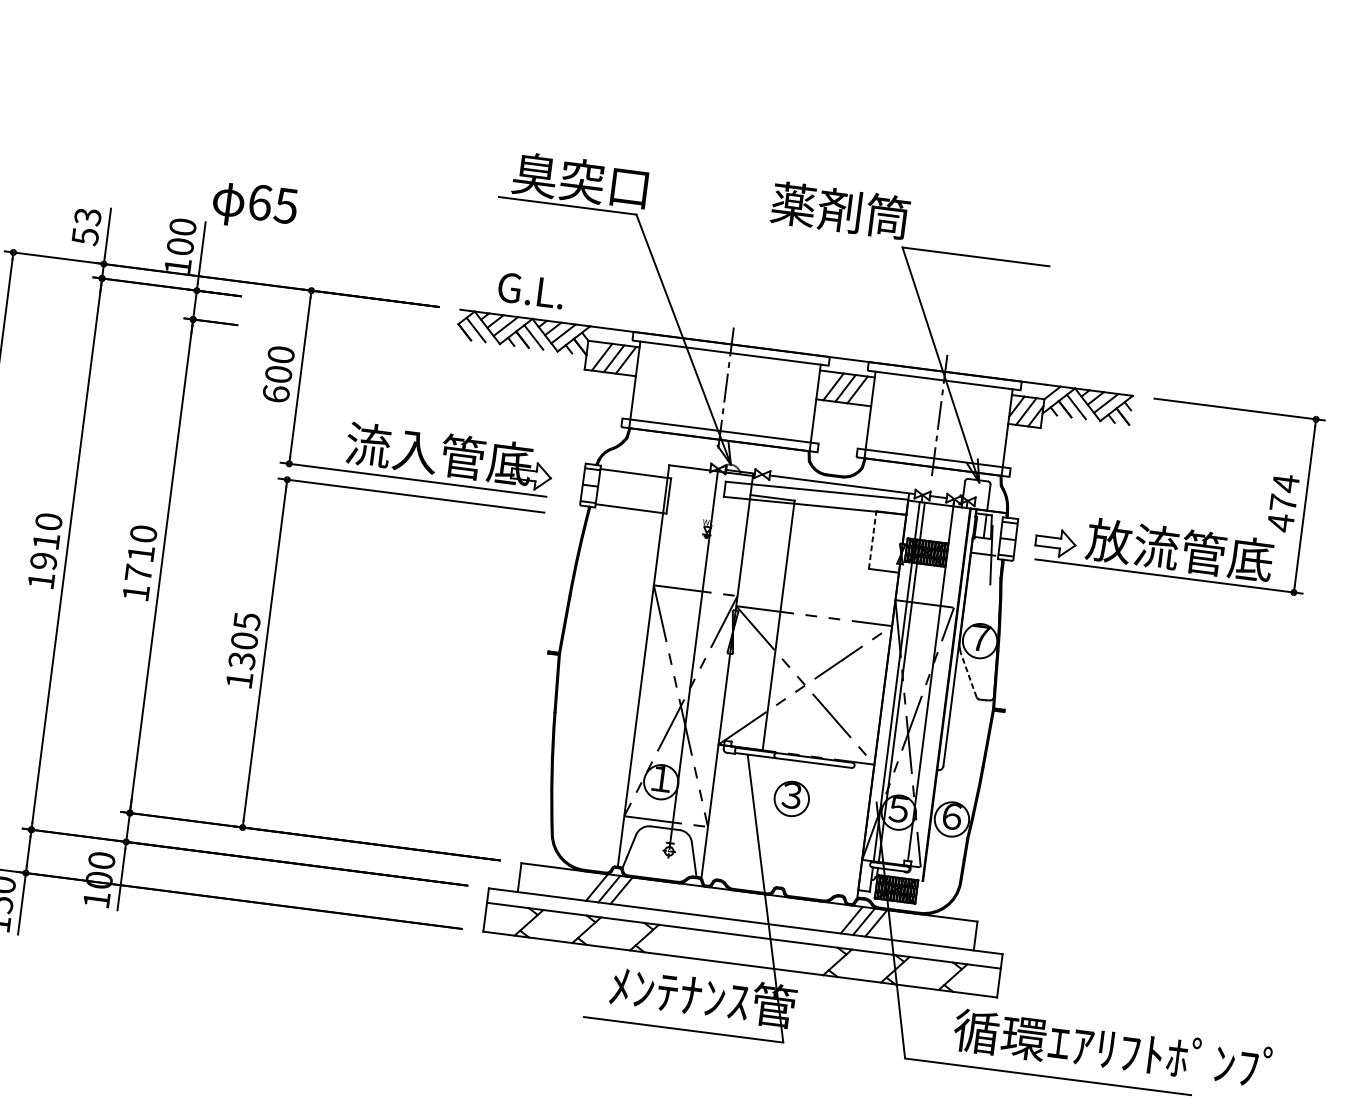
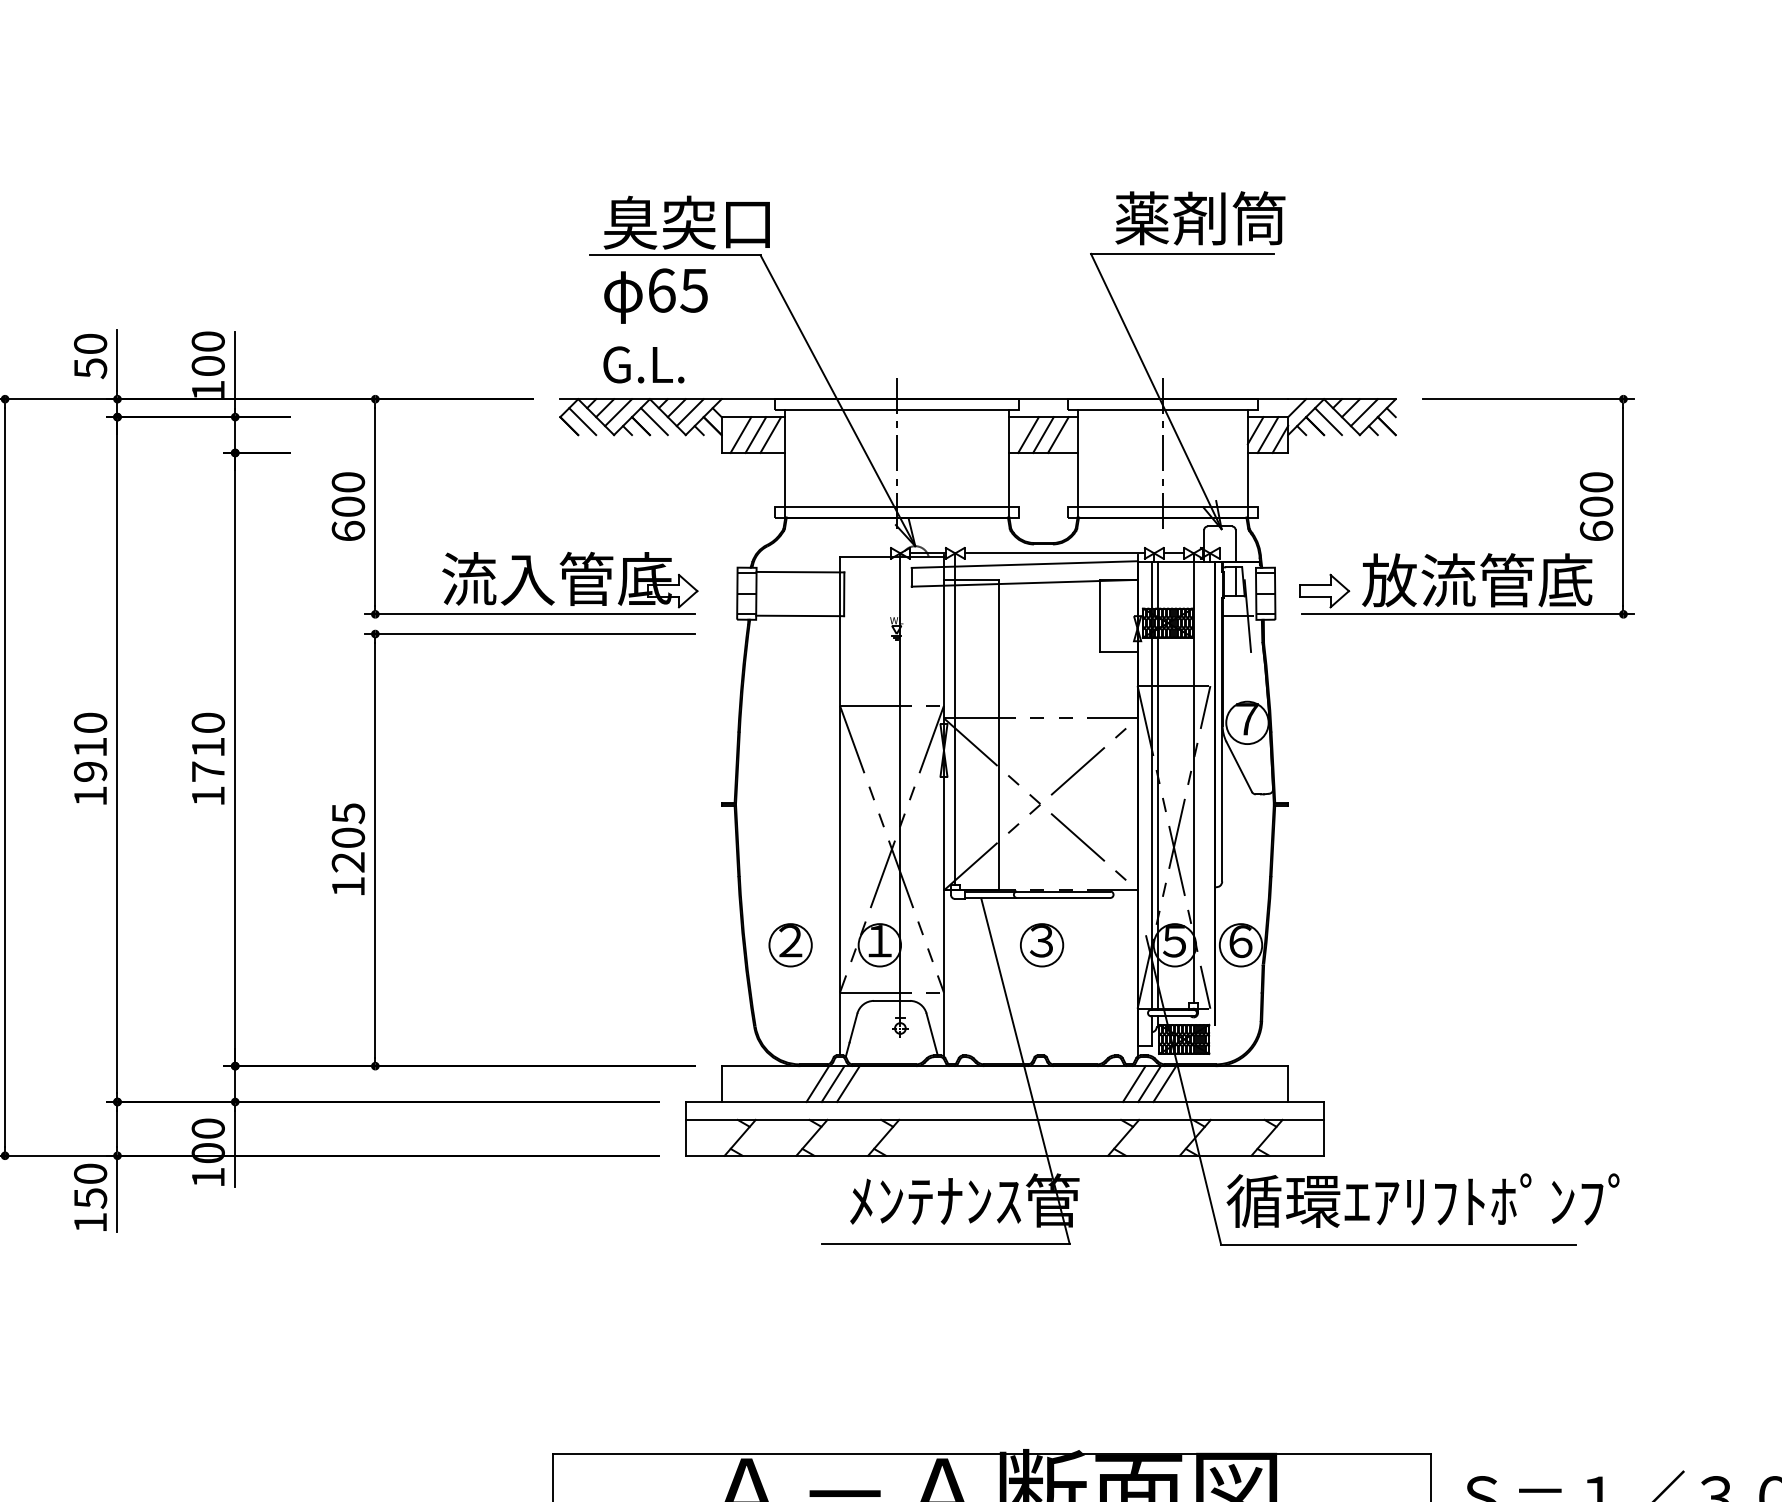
text: (254, 205) -> (655, 295), moved
text: (840, 210) -> (1200, 218), moved
text: (87, 216) -> (90, 343), 53 -> 50
text: (1283, 502) -> (1596, 506), 474 -> 600
line: (872, 540) -> (1100, 616), dashed -> solid
line: (745, 607) -> (955, 718), added
text: (242, 660) -> (348, 862), 1305 -> 1205
line: (969, 675) -> (1239, 766), dashed -> solid
part: (589, 773) -> (790, 945), added
text: (1111, 1048) -> (1422, 1200), moved

